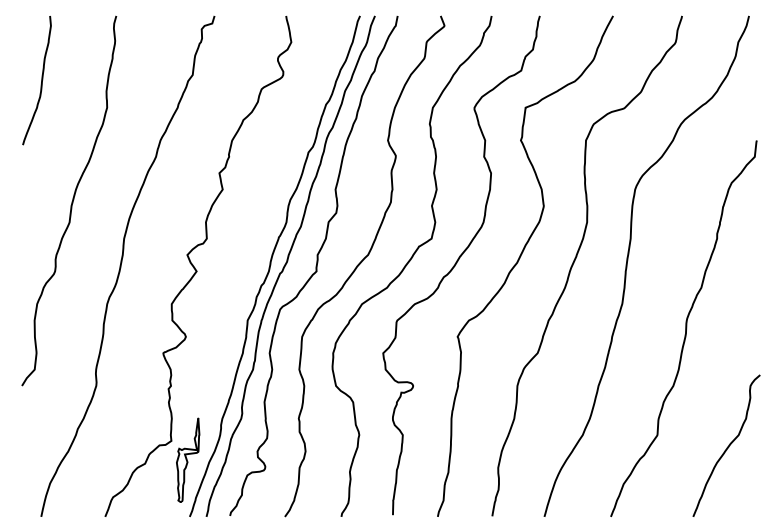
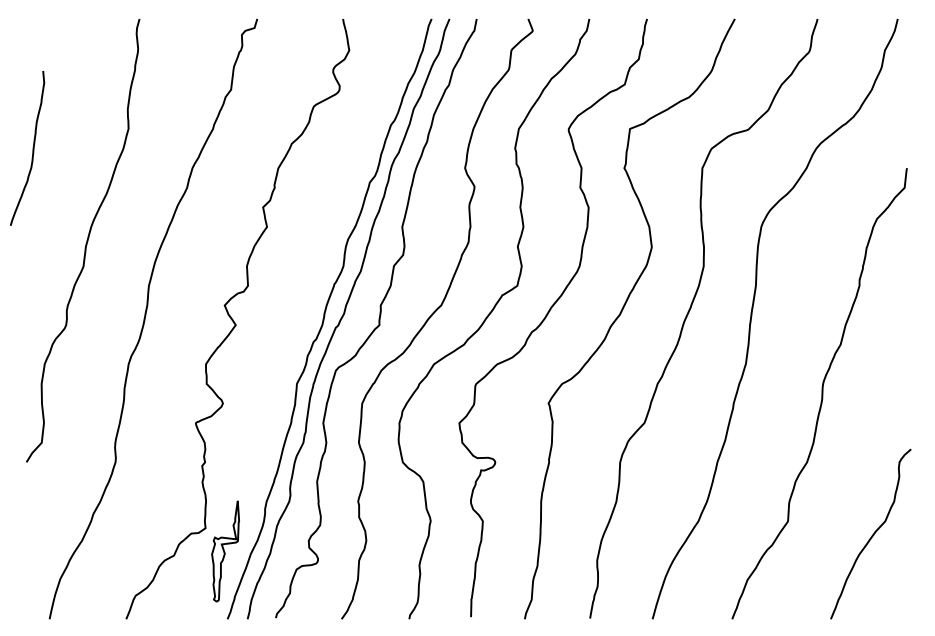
curve: (41, 80) -> (32, 148), moved

